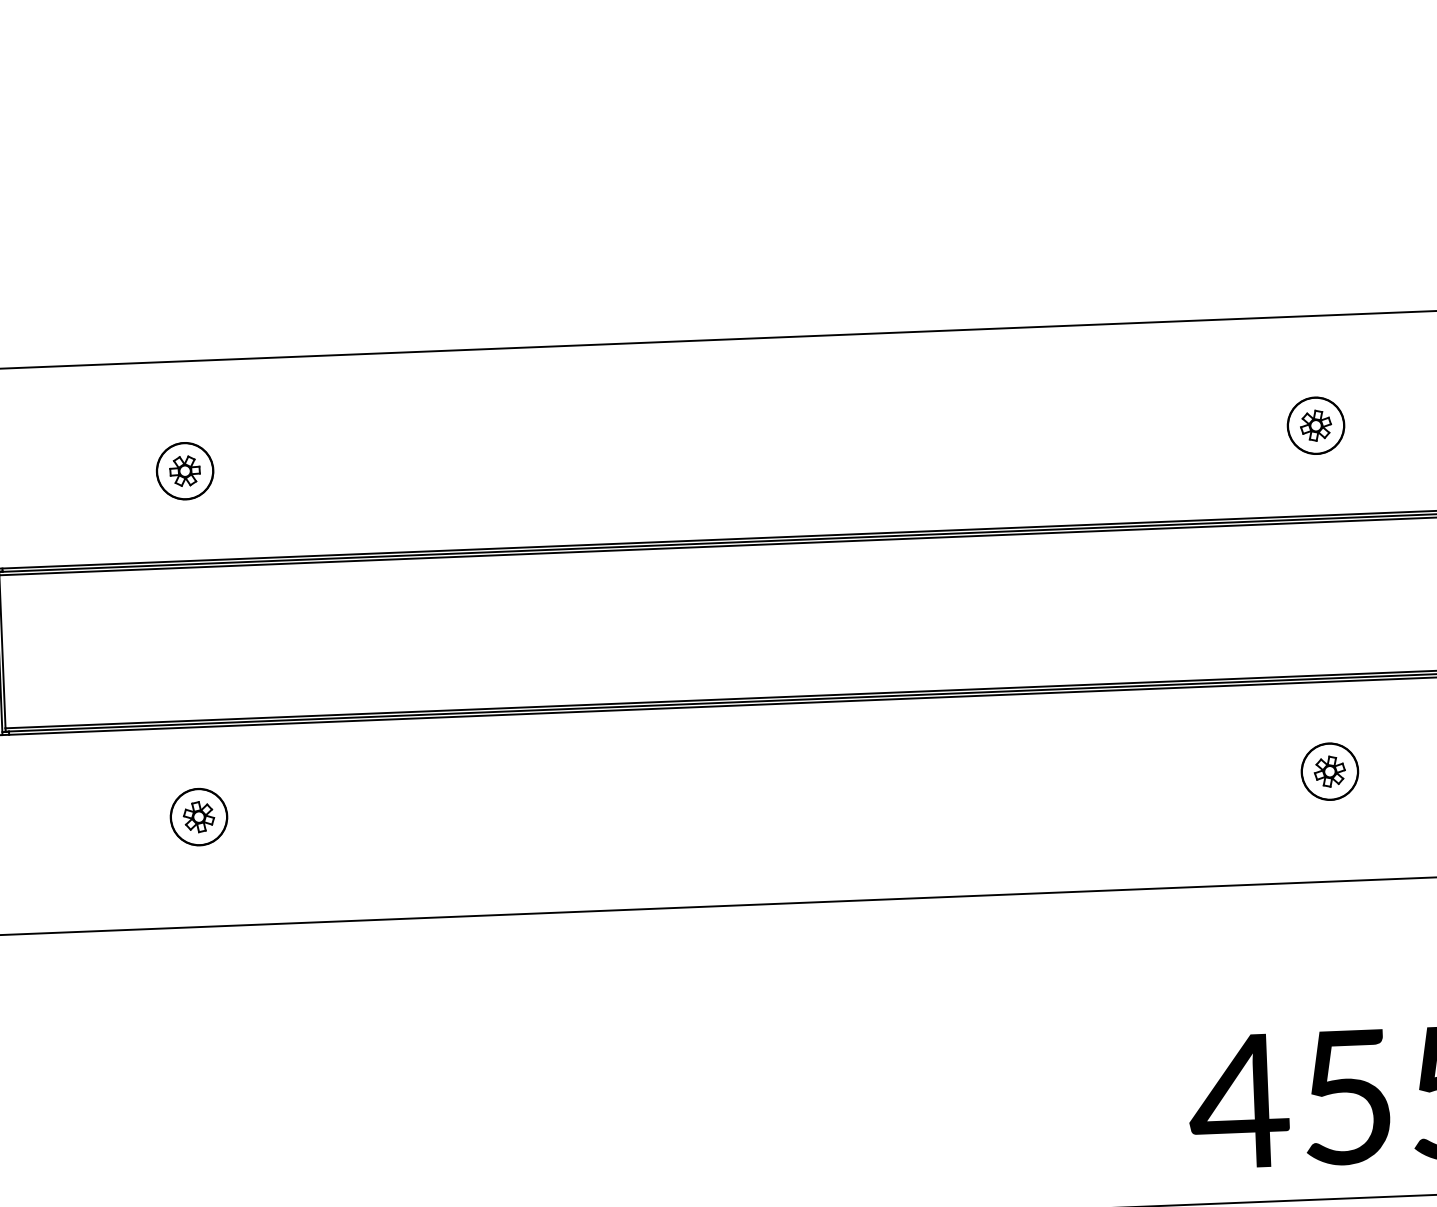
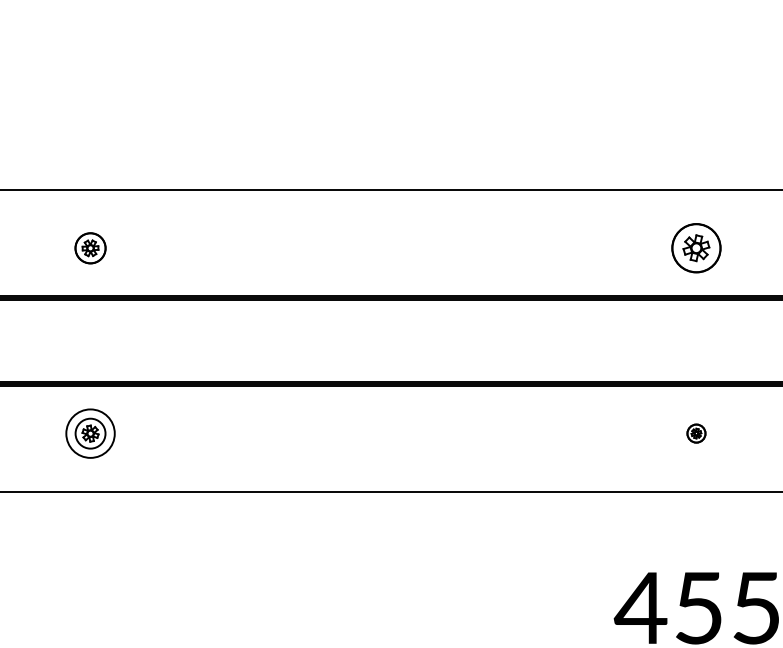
part: (1316, 426) -> (696, 248), size x1.6
part: (1329, 771) -> (696, 433), size x0.6
circle: (198, 816) -> (90, 433), size x1.6

